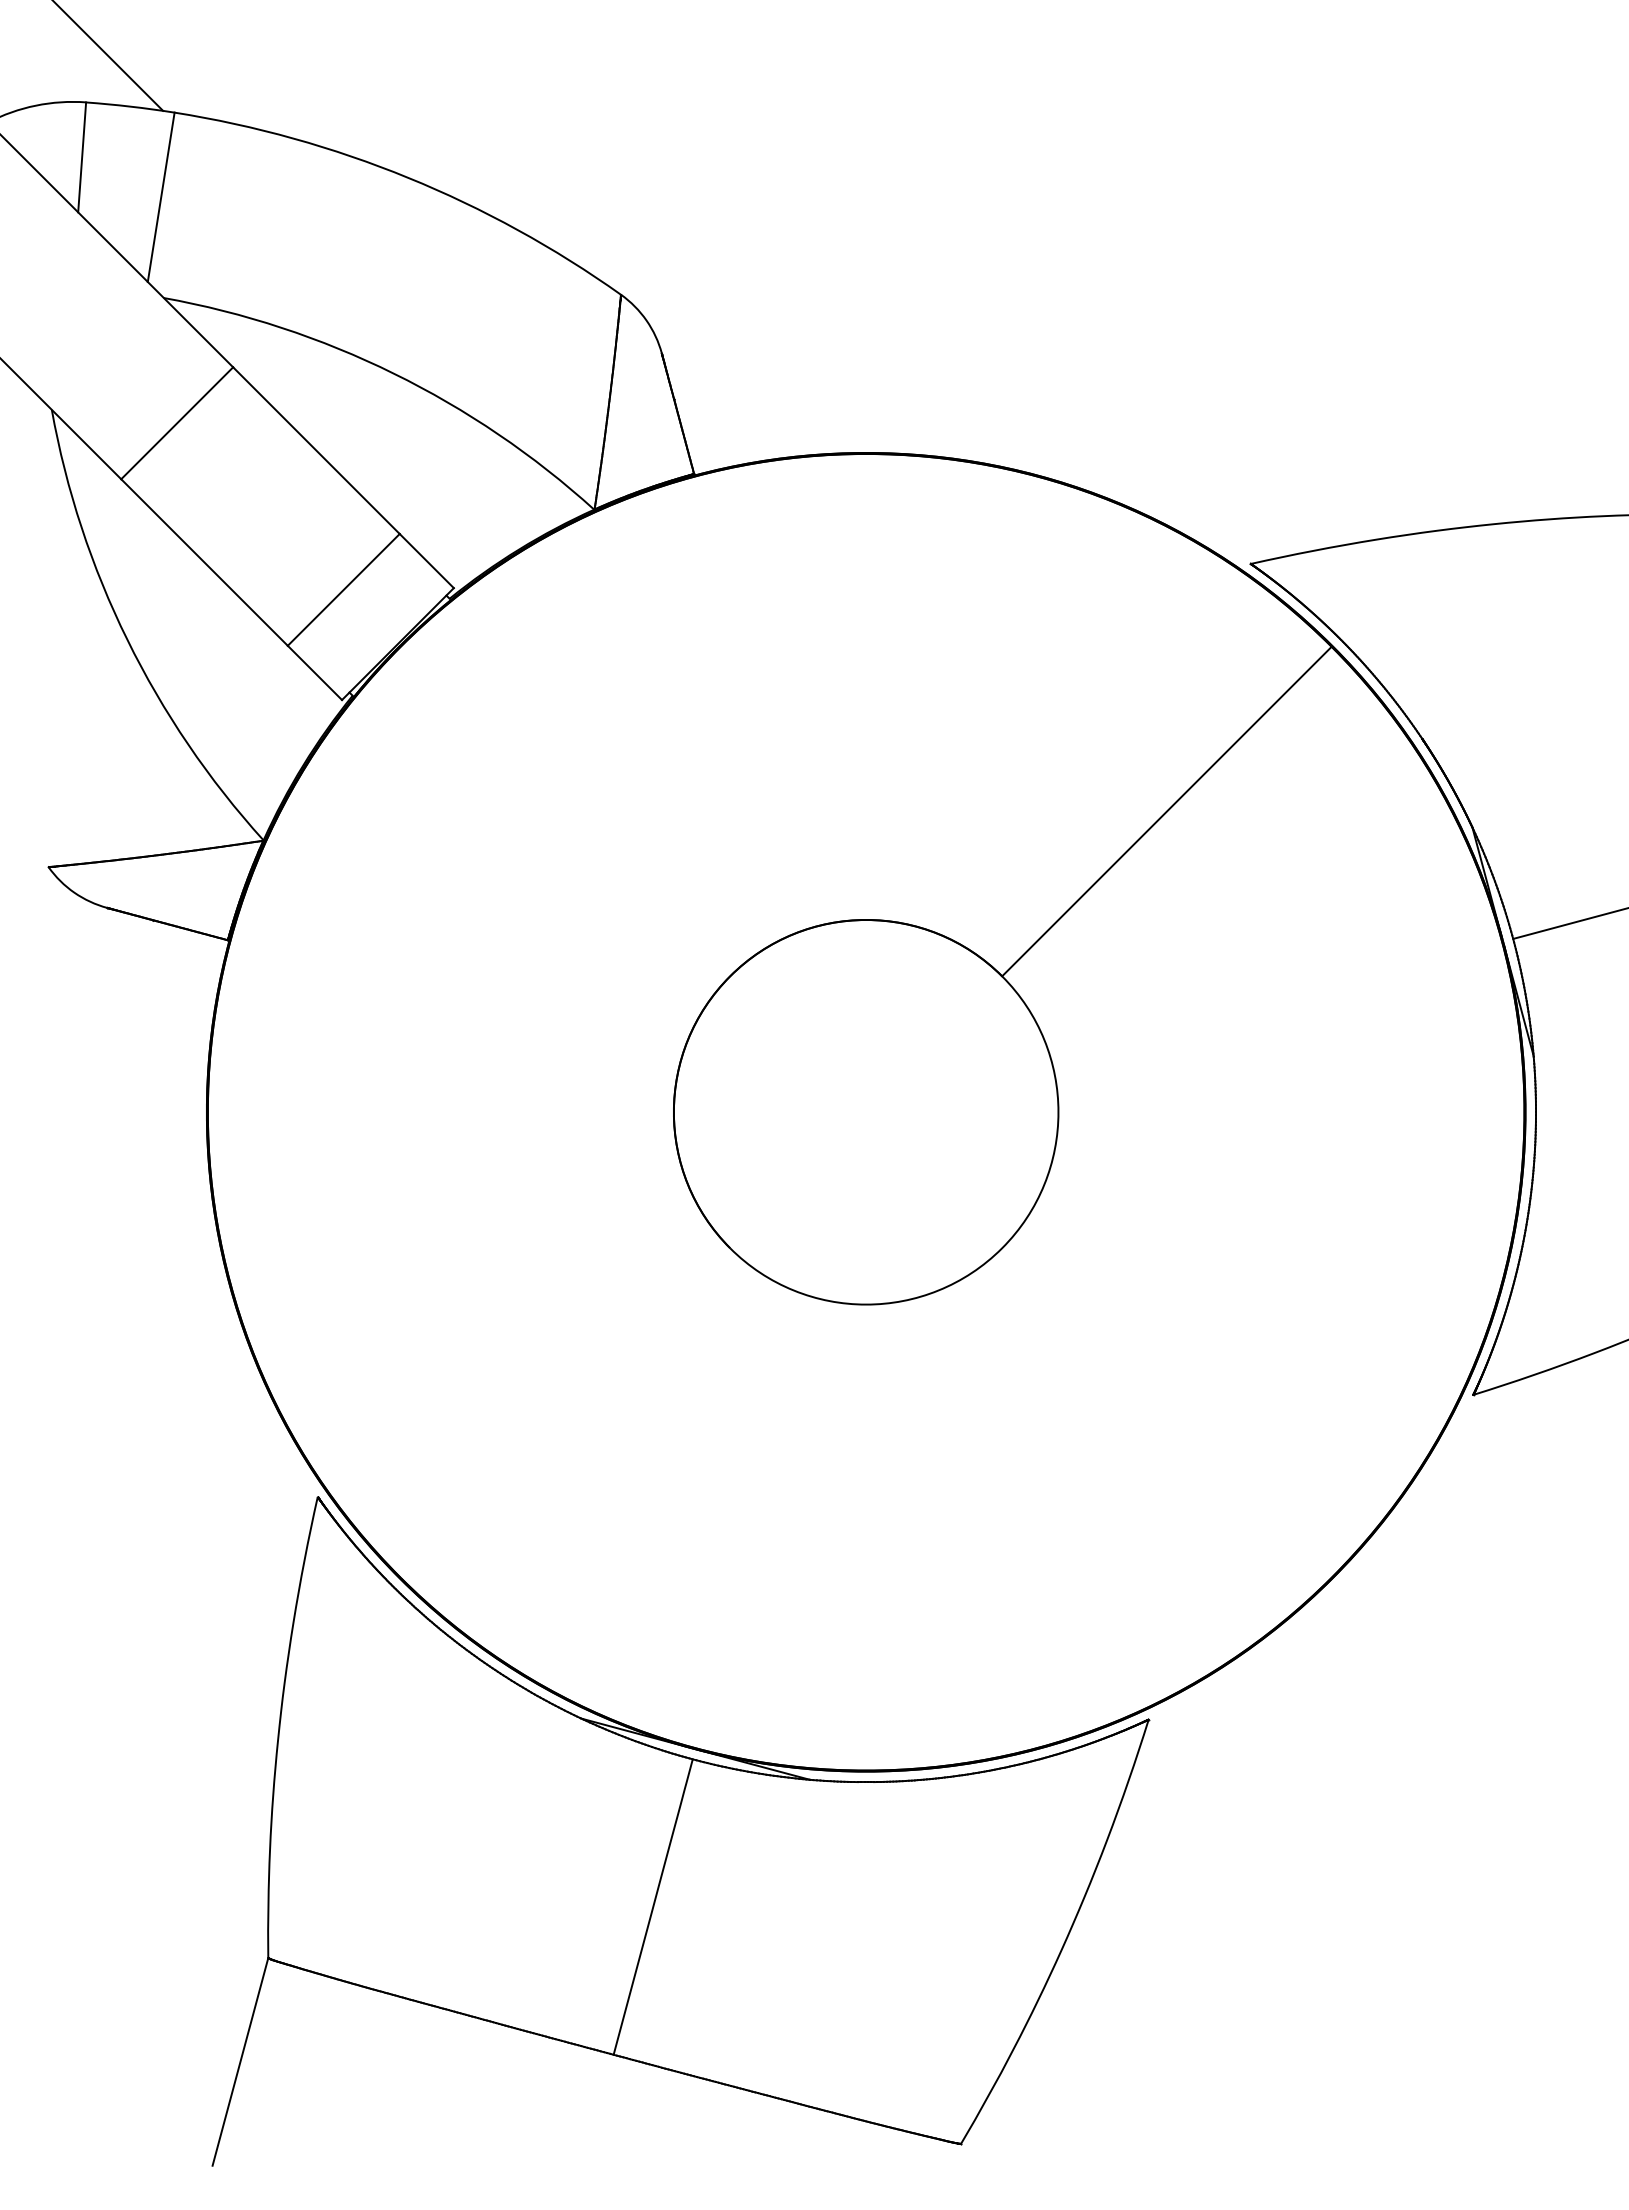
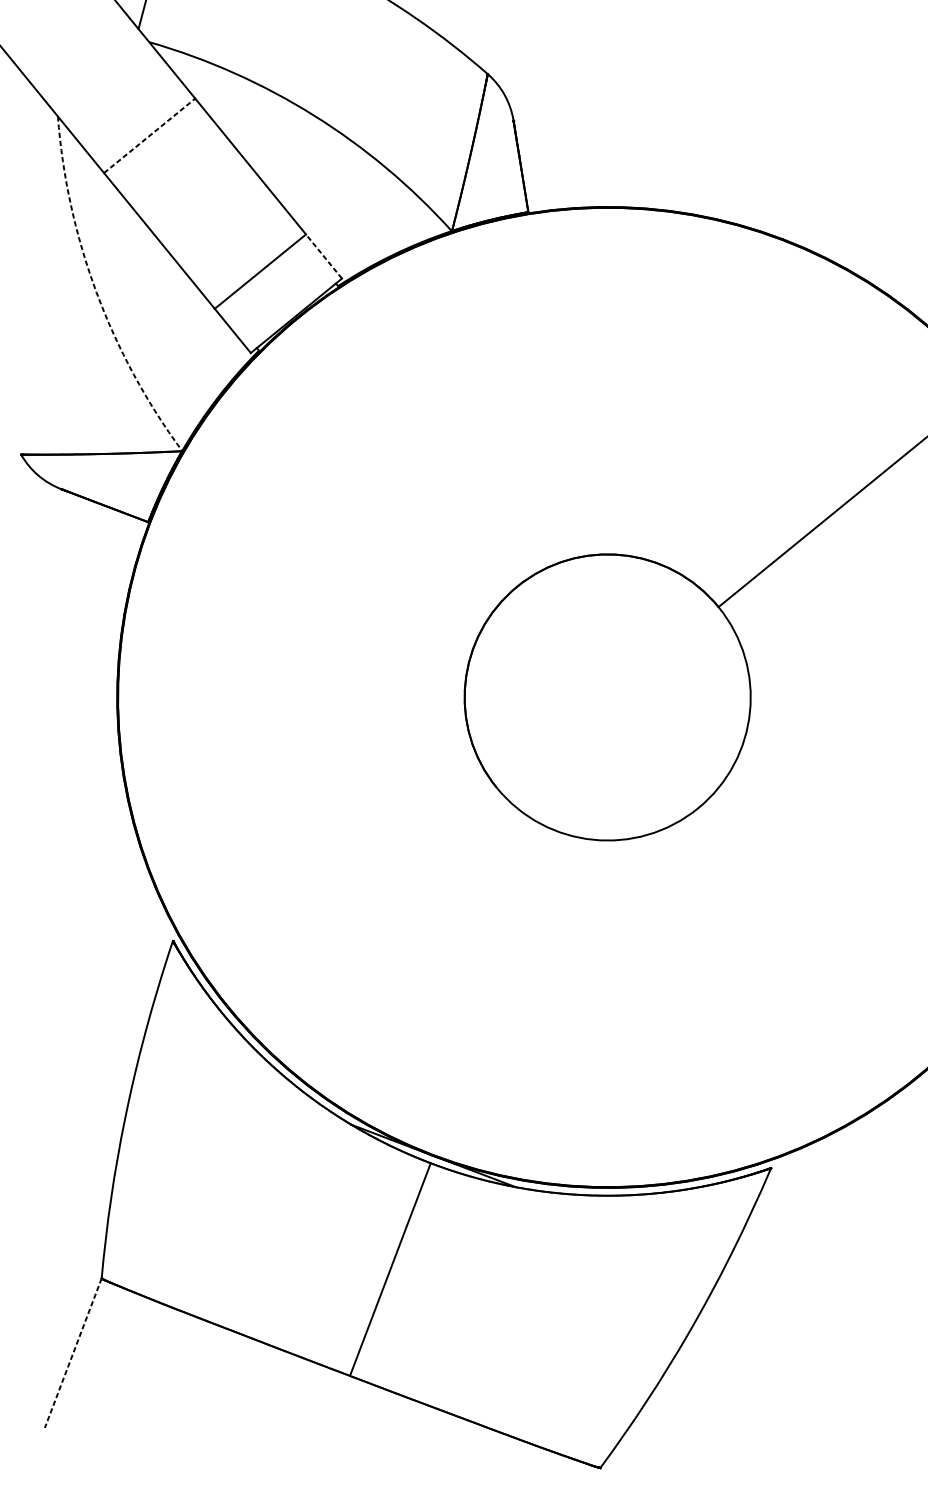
line: (177, 422) -> (149, 135), solid -> dashed
line: (426, 560) -> (323, 256), solid -> dashed
arc: (127, 639) -> (96, 292), solid -> dashed
line: (240, 2061) -> (73, 1352), solid -> dashed

